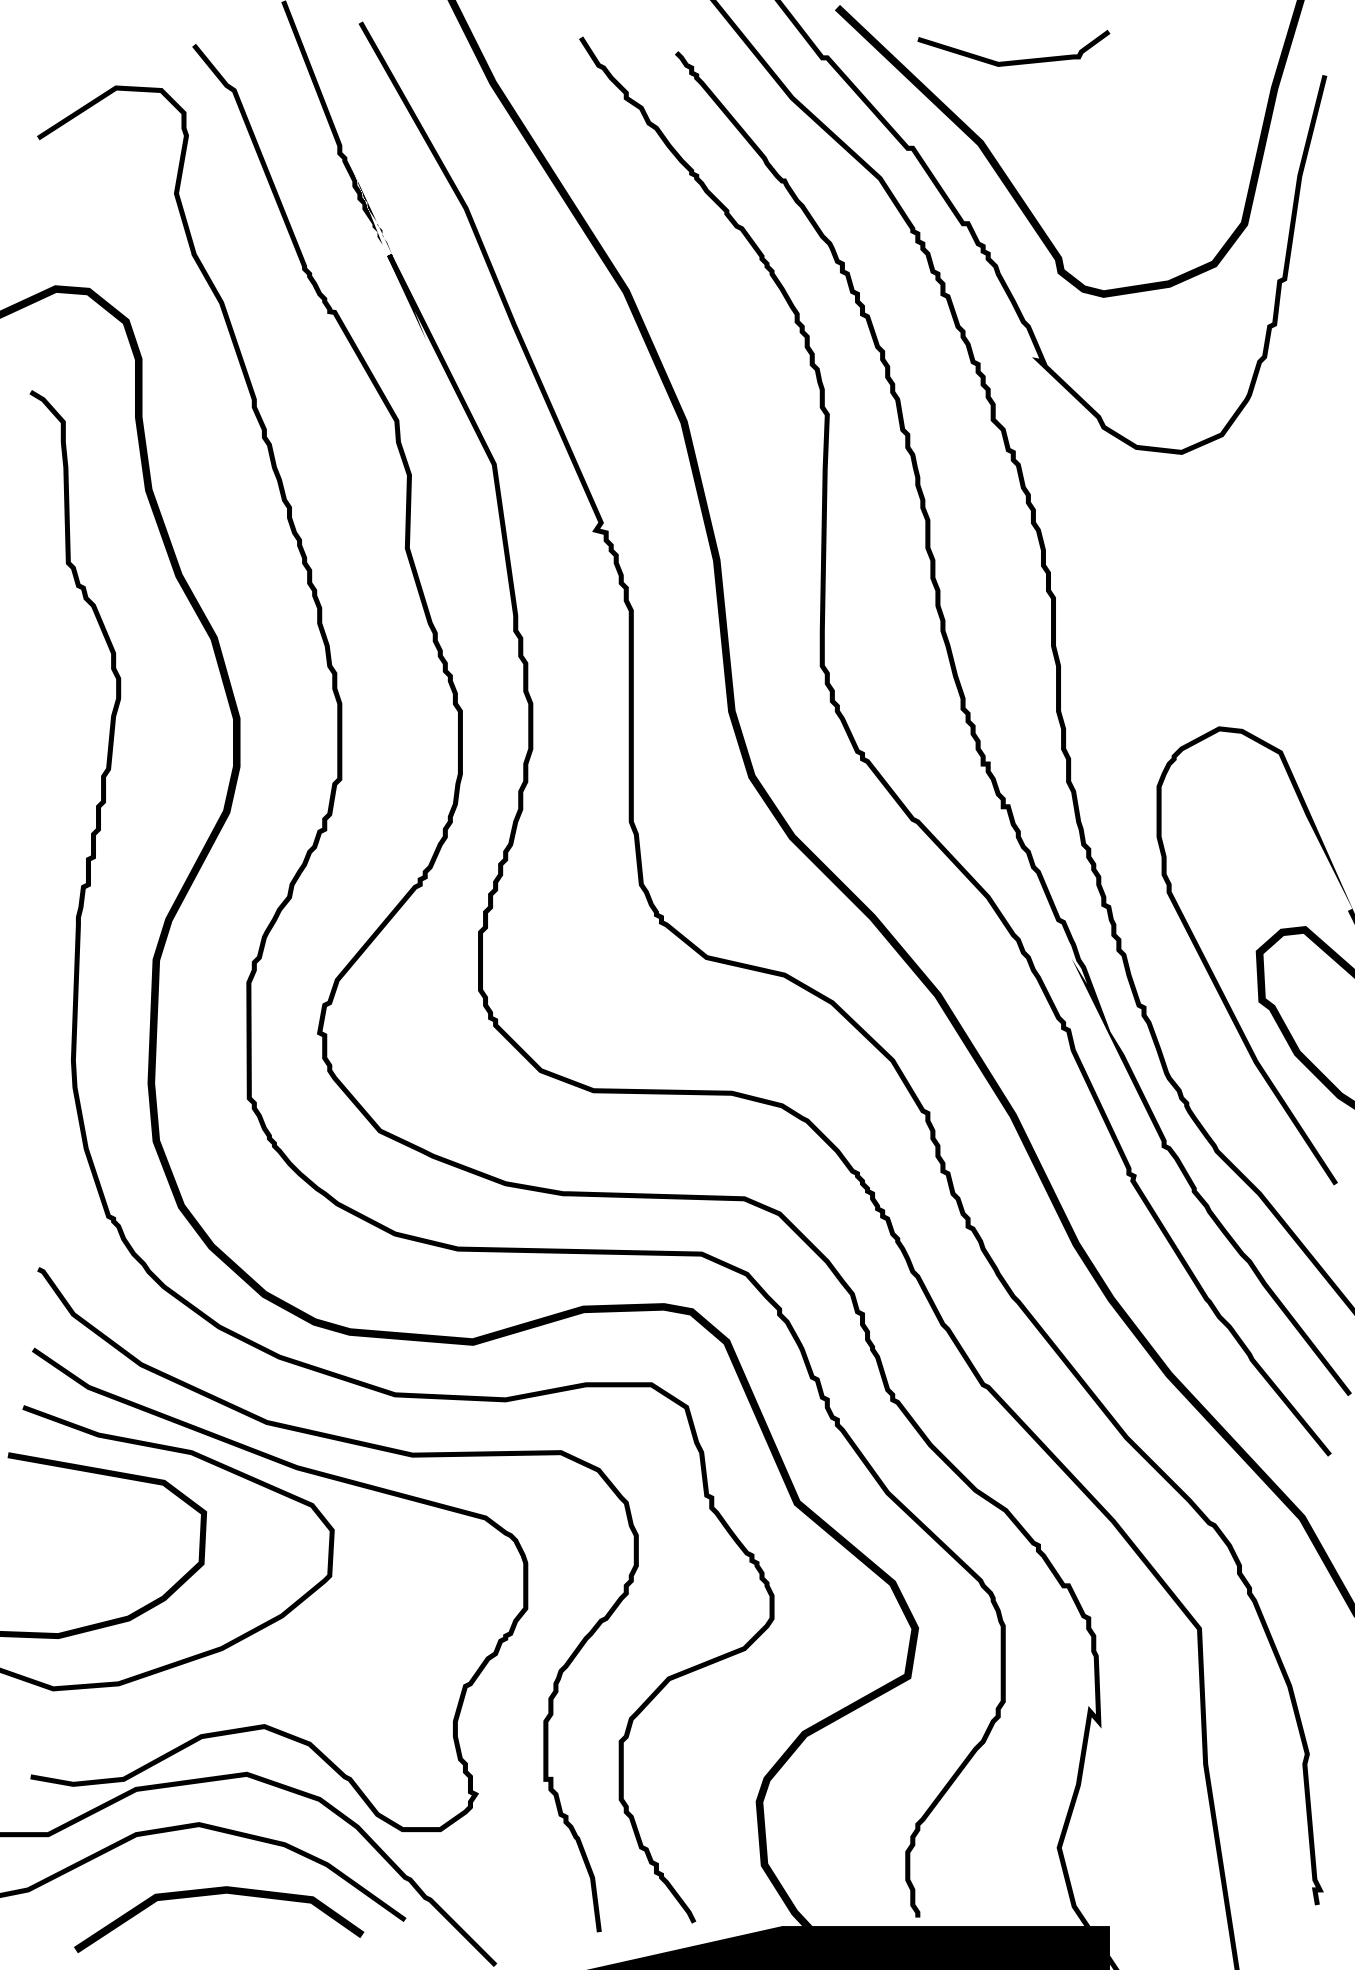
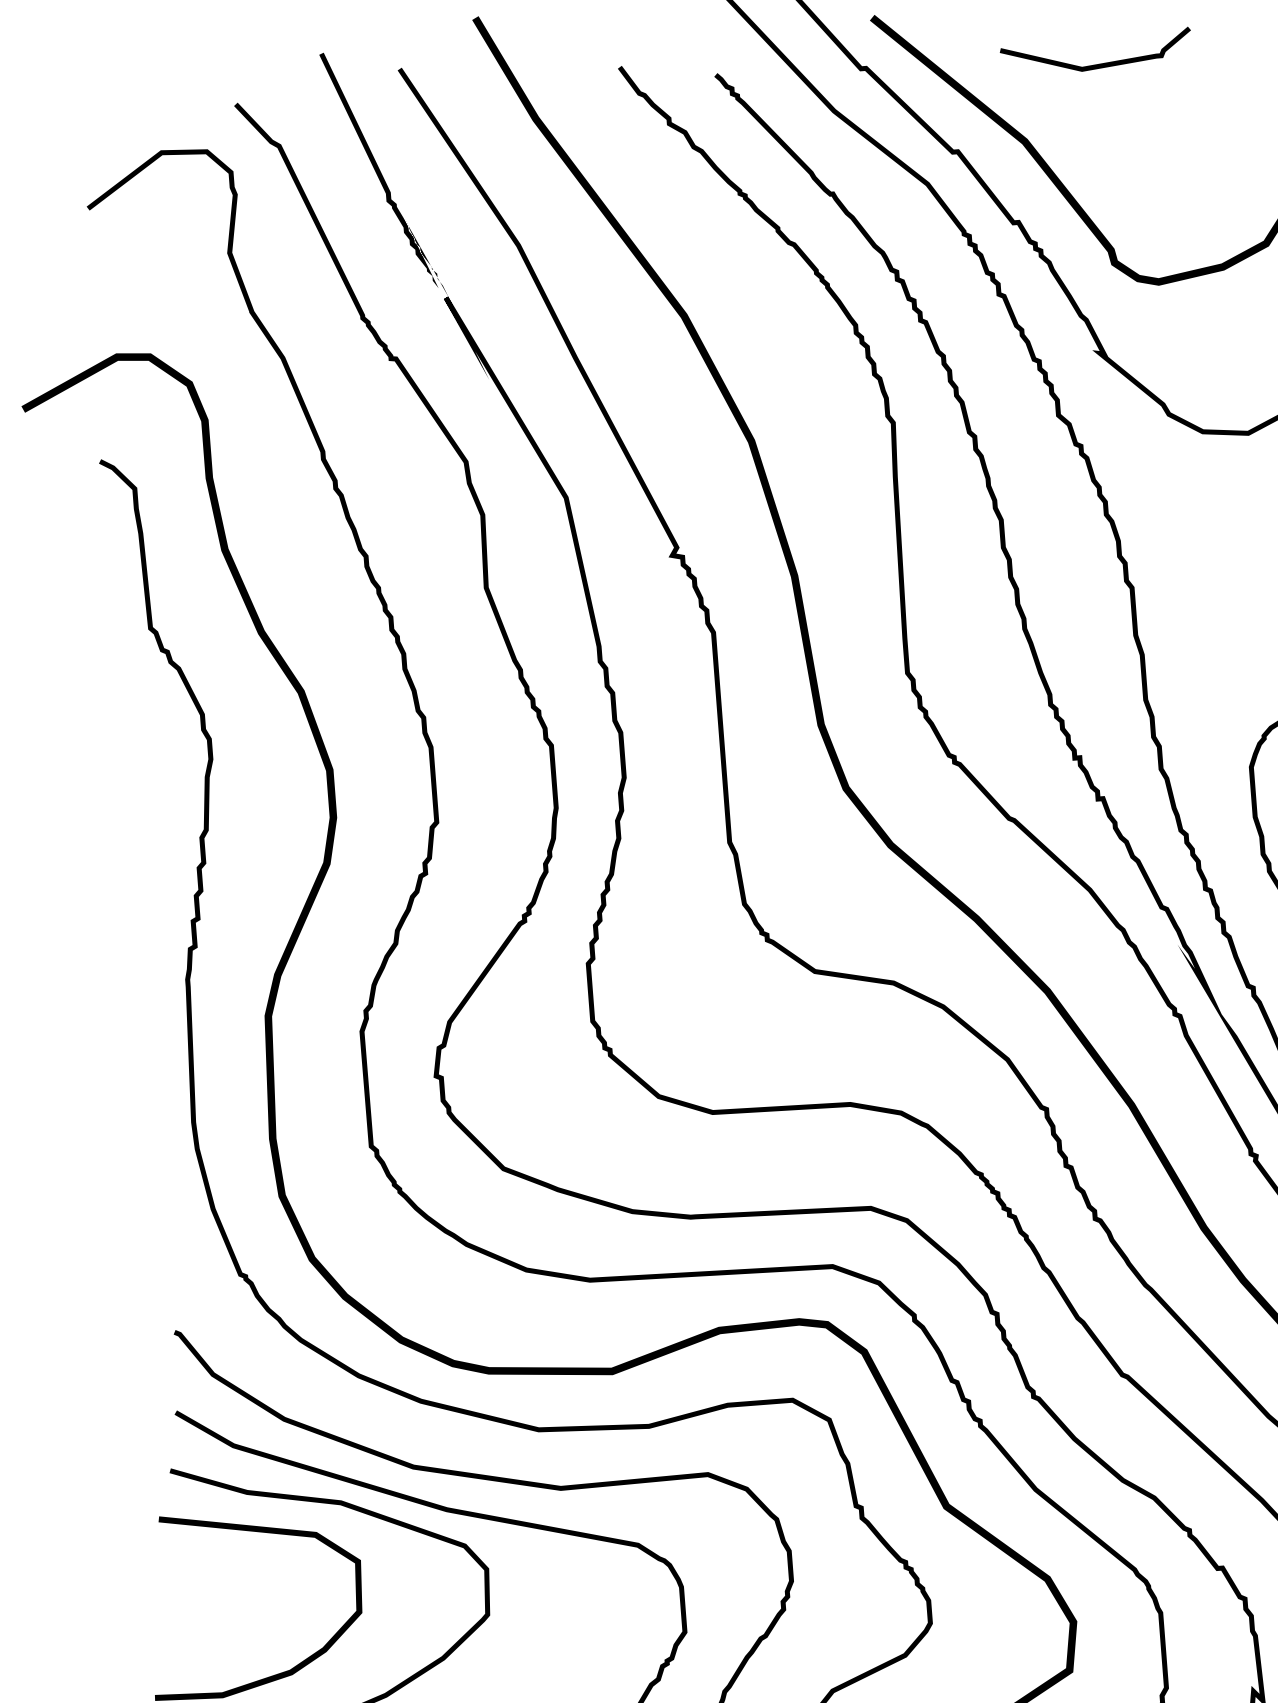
curve: (1013, 60) -> (1096, 64), moved

